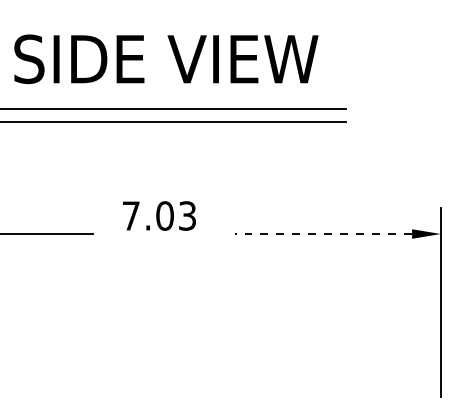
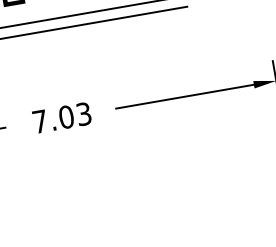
text: (159, 215) -> (62, 117), moved
line: (323, 234) -> (185, 97), dashed -> solid

